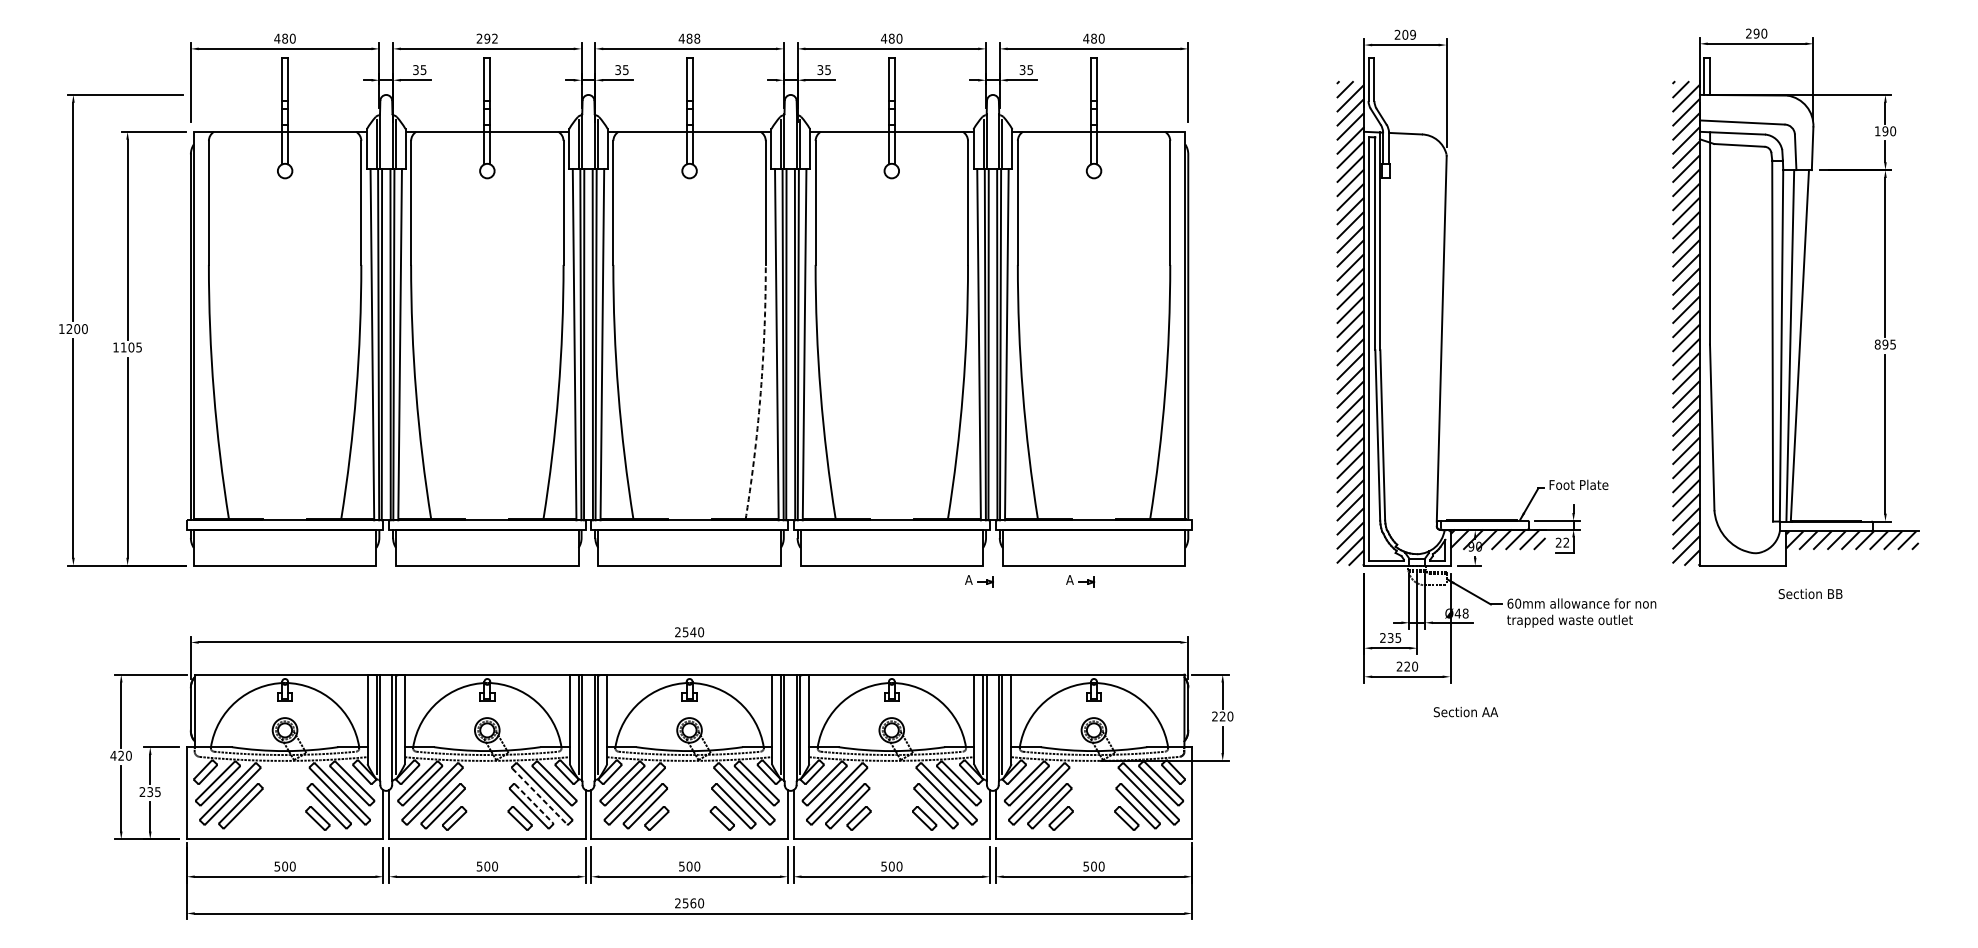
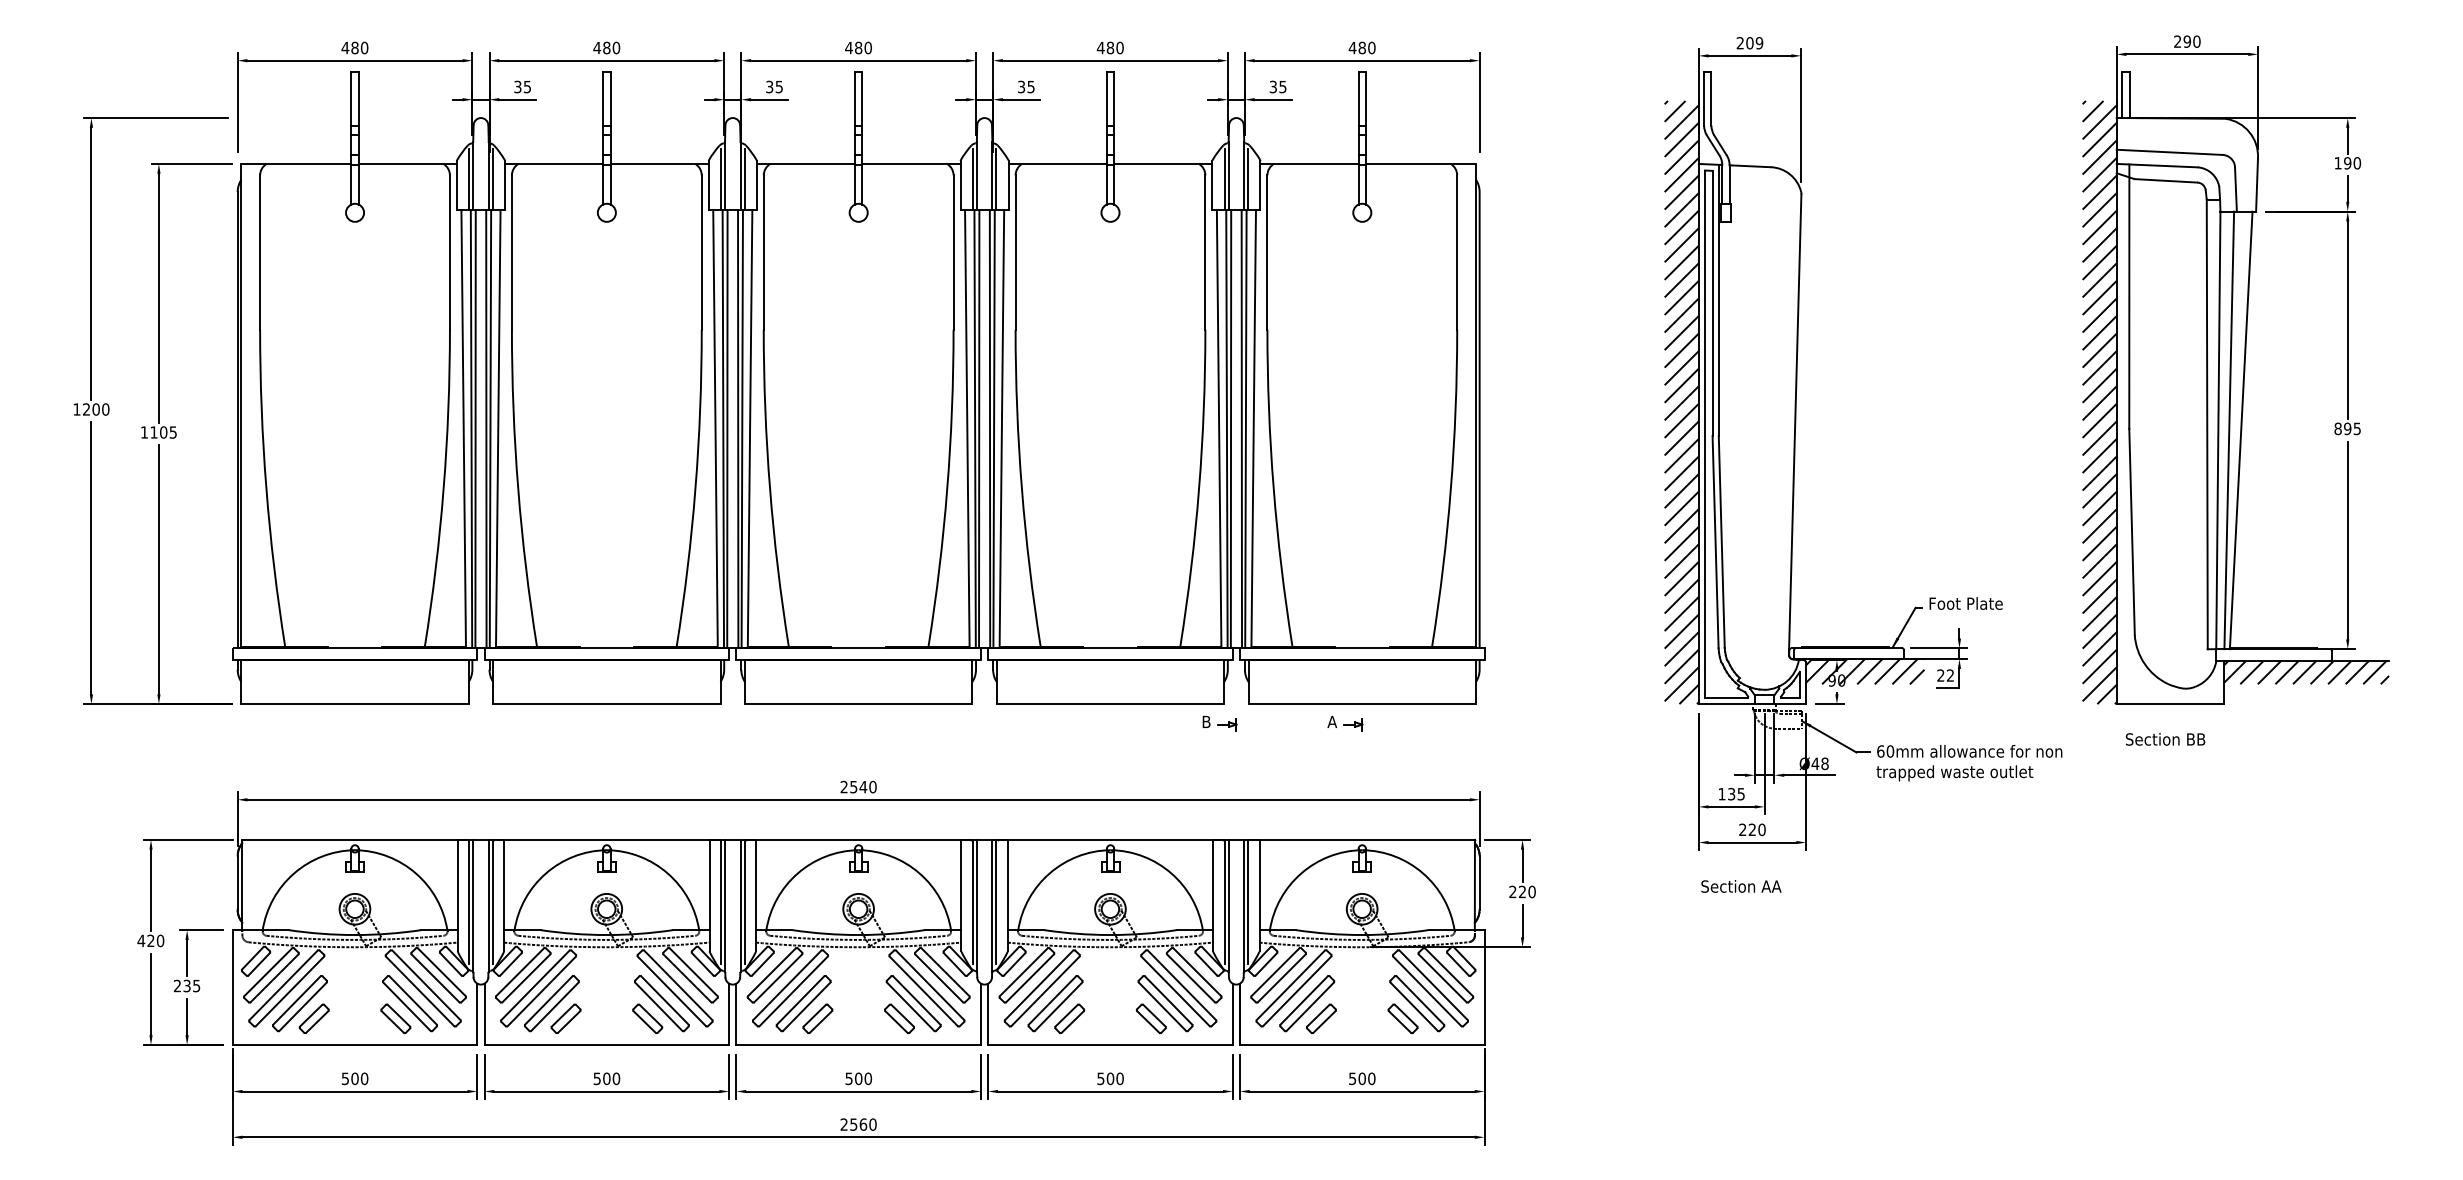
text: (487, 38) -> (606, 47), 292 -> 480
text: (696, 38) -> (867, 47), 488 -> 480
arc: (760, 392) -> (947, 488), dashed -> solid
text: (968, 579) -> (1206, 721), A -> B
text: (1810, 594) -> (2165, 739), moved
text: (1382, 638) -> (1721, 794), 235 -> 135
text: (1466, 712) -> (1741, 886), moved
line: (539, 796) -> (671, 991), dashed -> solid
line: (533, 803) -> (664, 1000), dashed -> solid
part: (251, 818) -> (313, 1018), added

